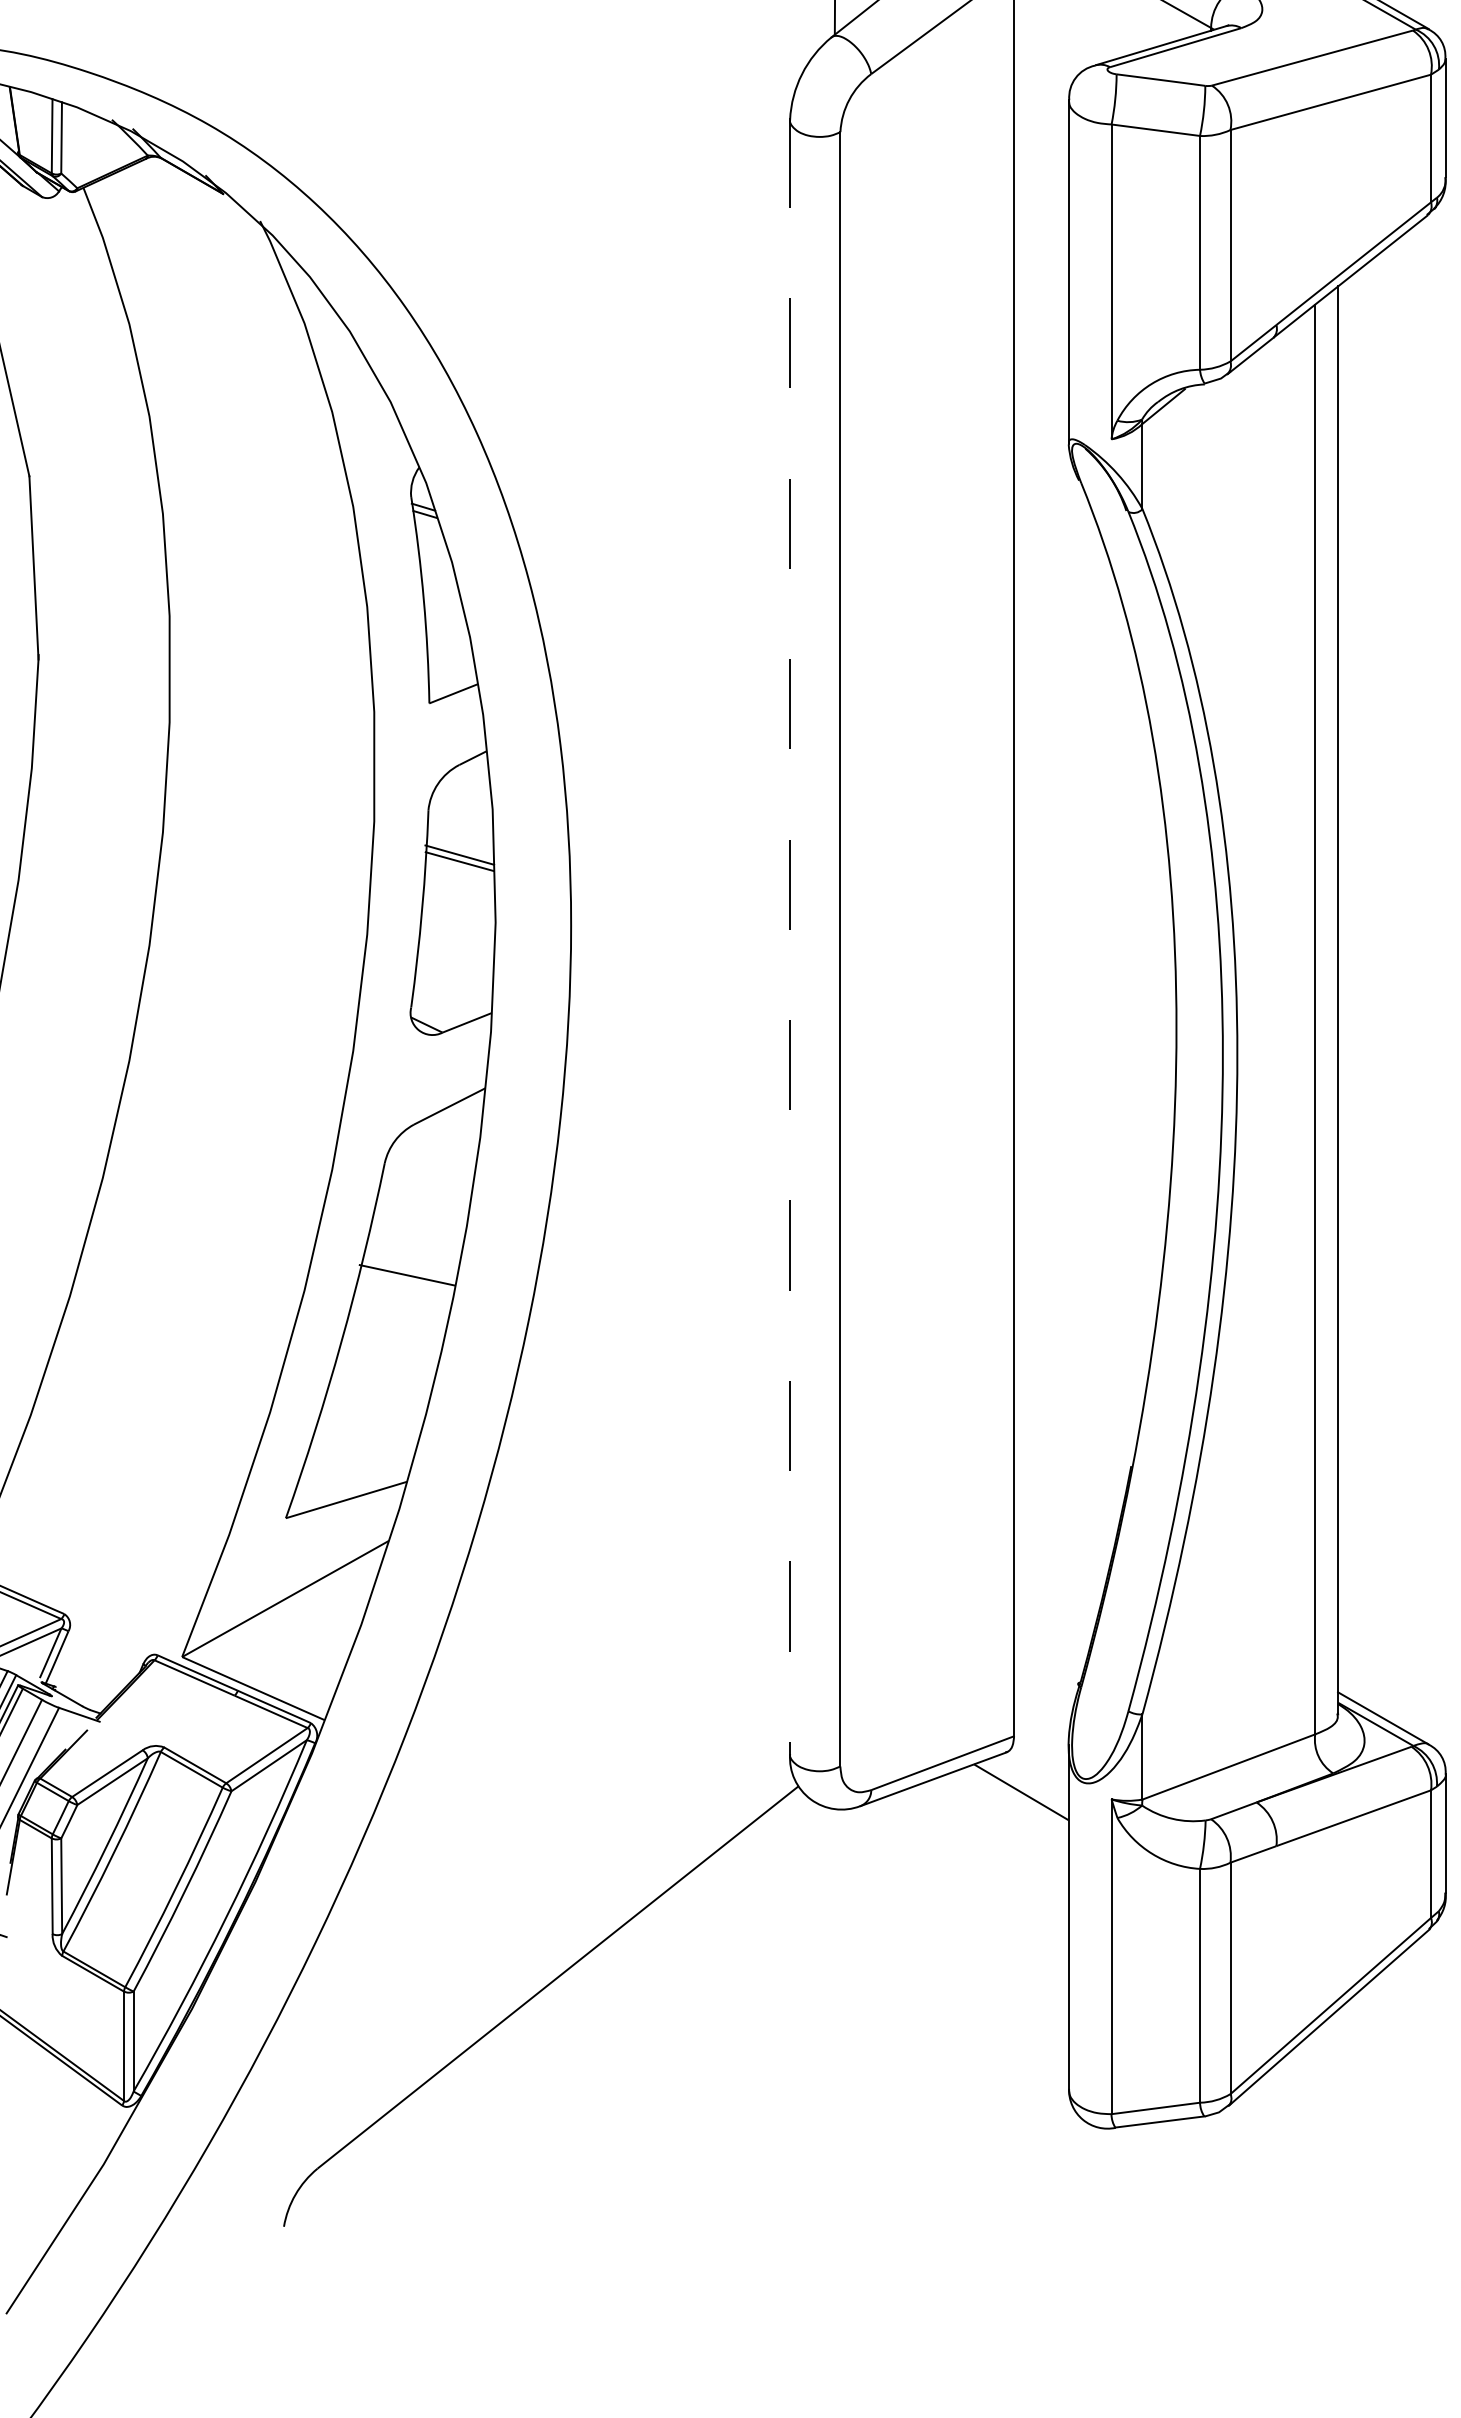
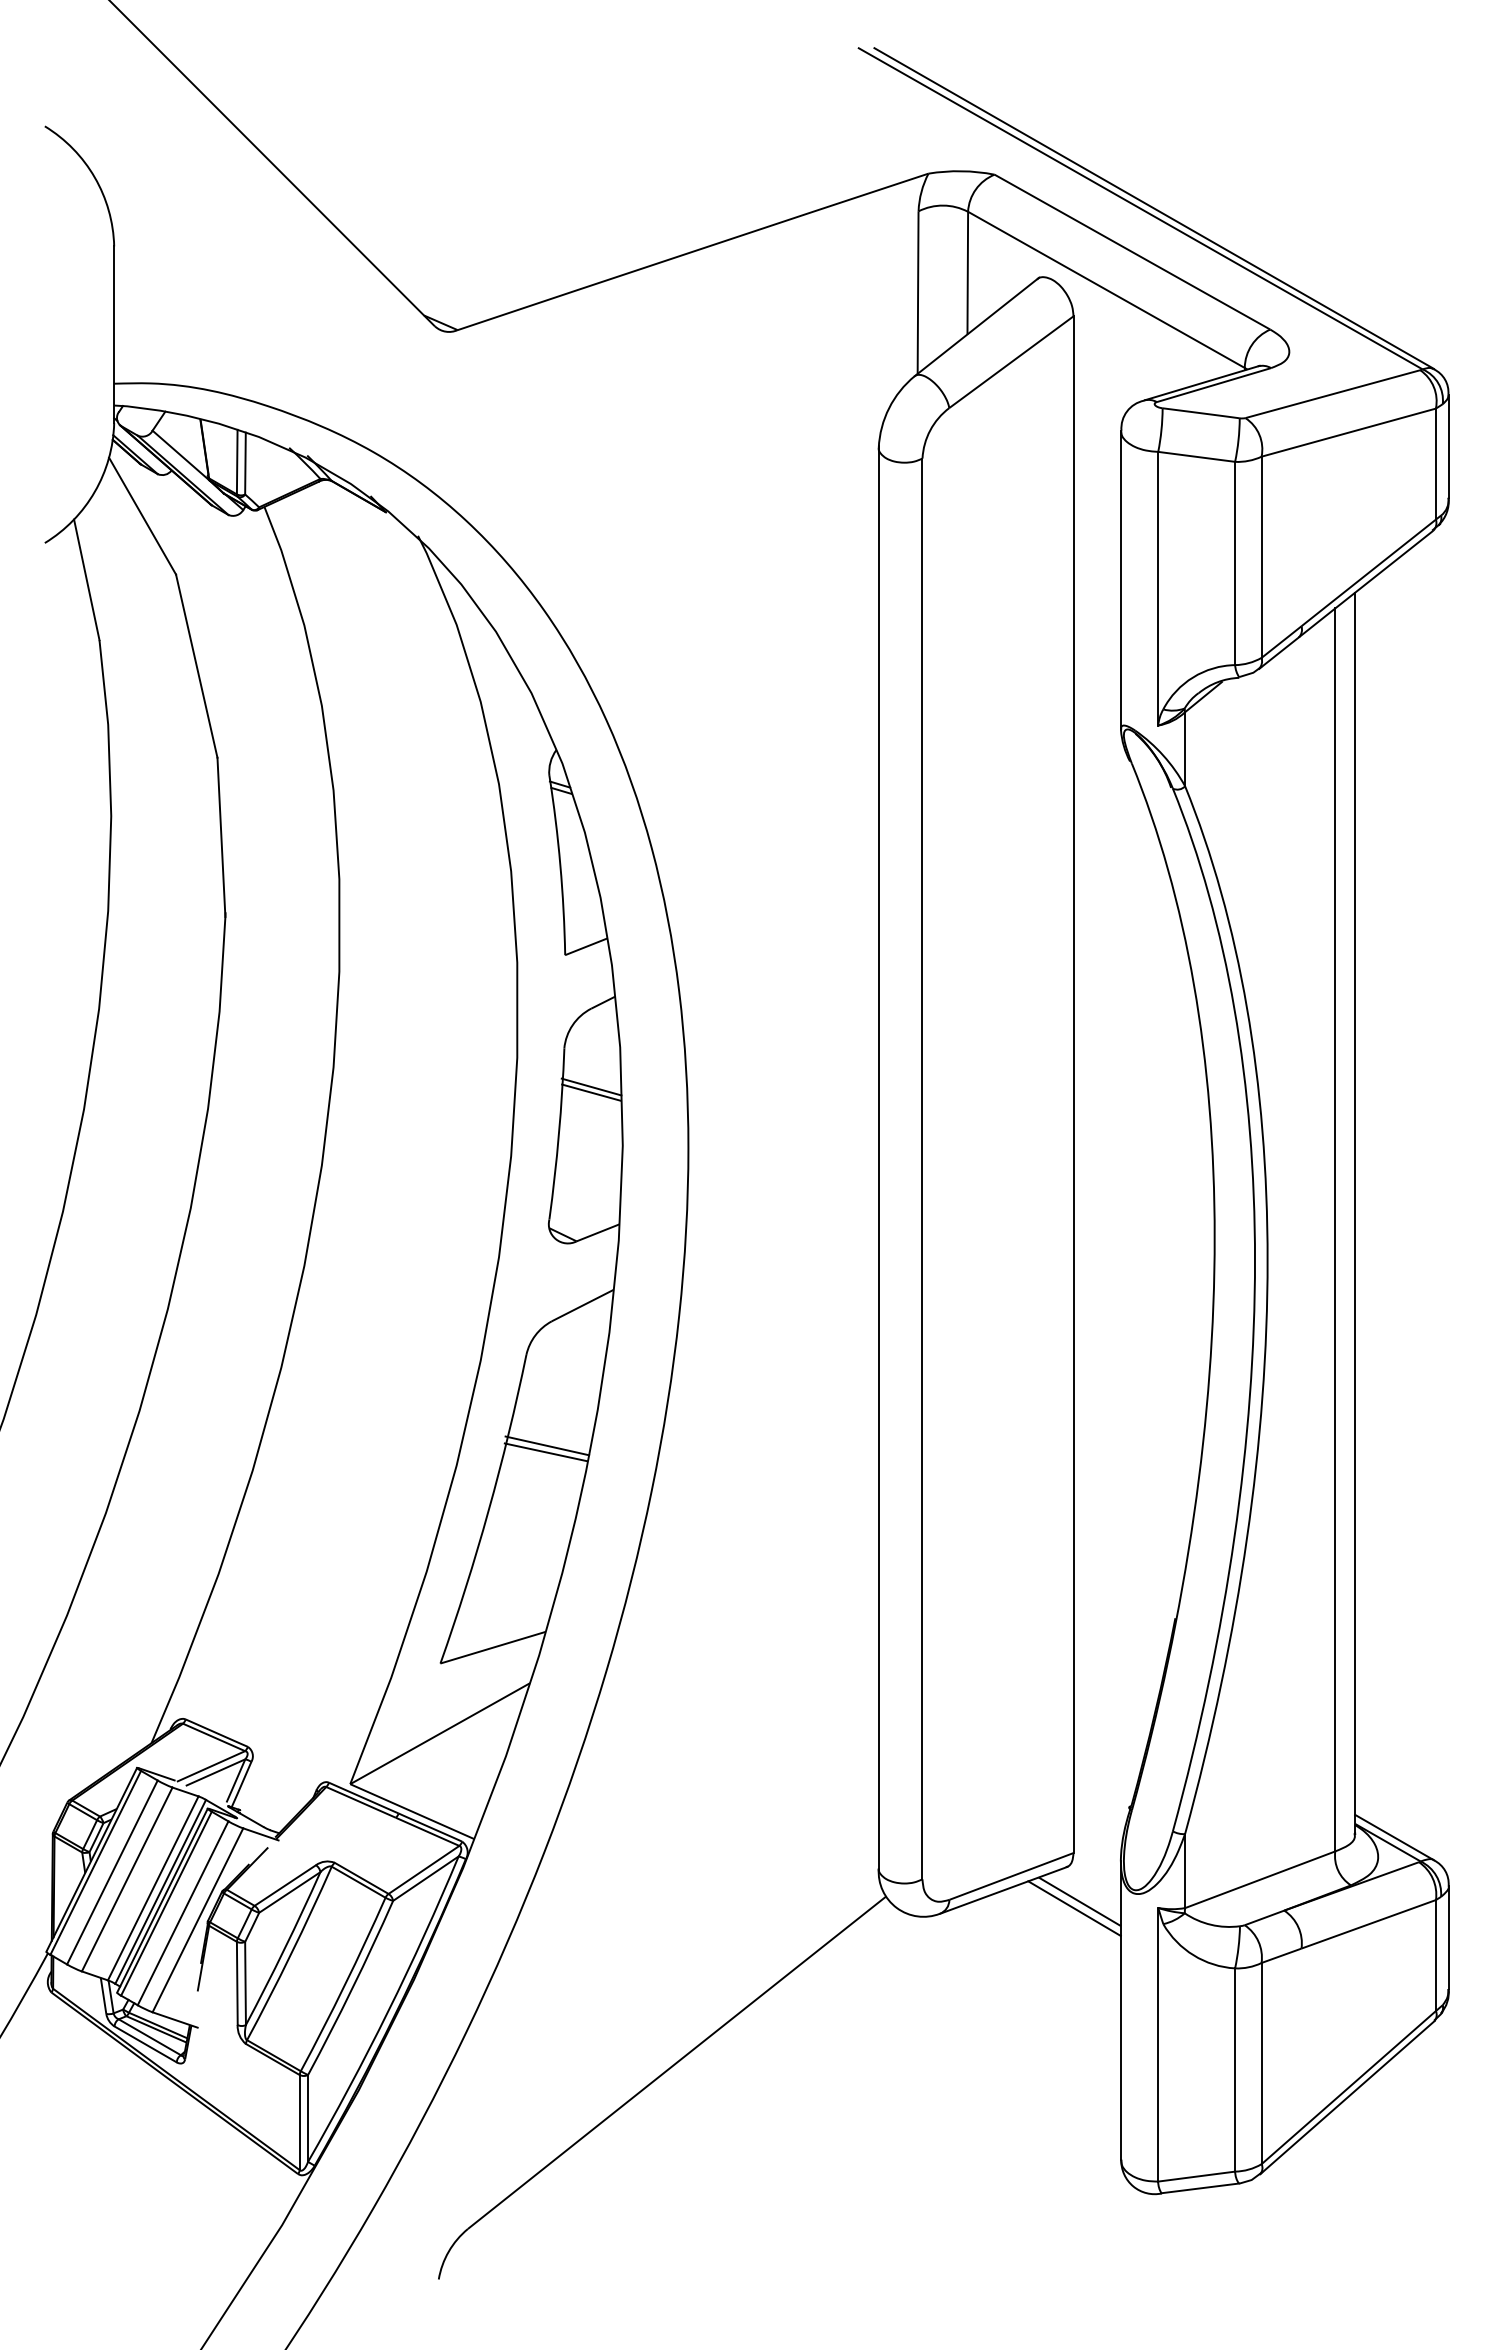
line: (789, 937) -> (878, 1158), dashed -> solid
line: (409, 1267) -> (547, 1445), added
line: (1015, 1800) -> (1074, 1908), added

